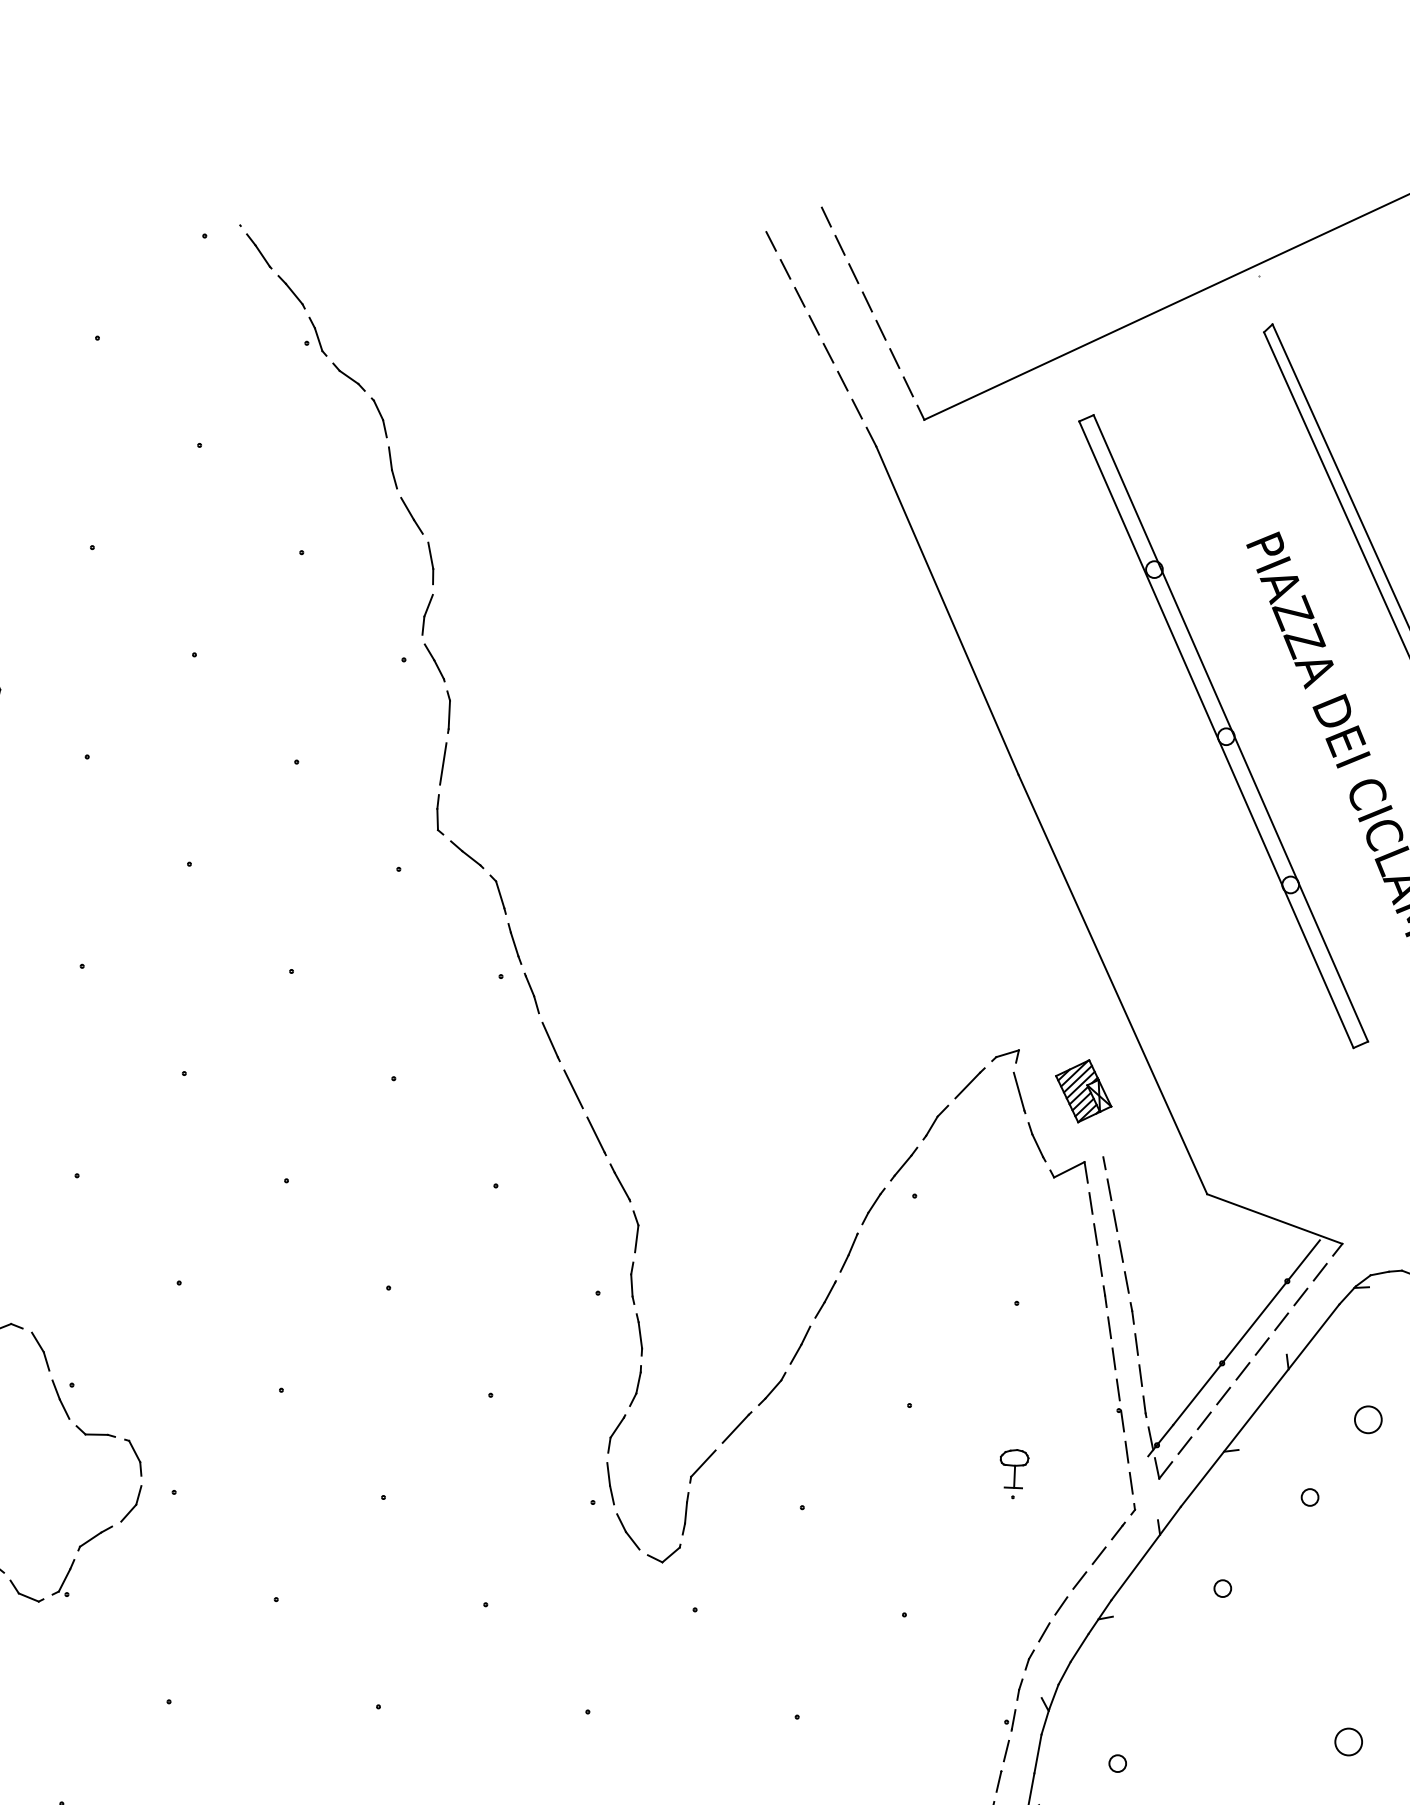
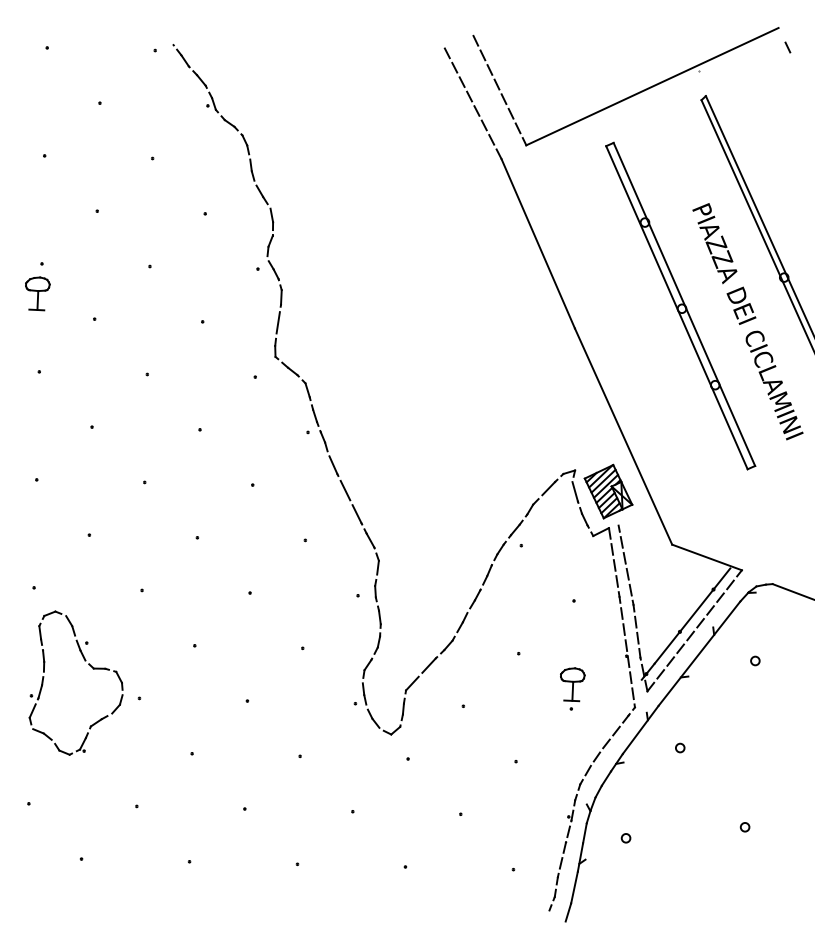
part: (1083, 1091) -> (608, 491), size x1.67
circle: (1368, 1418) -> (755, 660), size x0.62
part: (1013, 1473) -> (572, 688), size x1.67
circle: (1310, 1496) -> (725, 700), removed
circle: (1347, 1742) -> (744, 827), size x0.62

